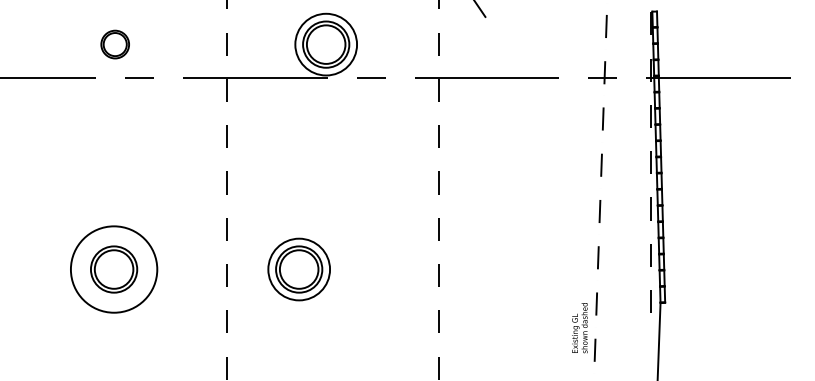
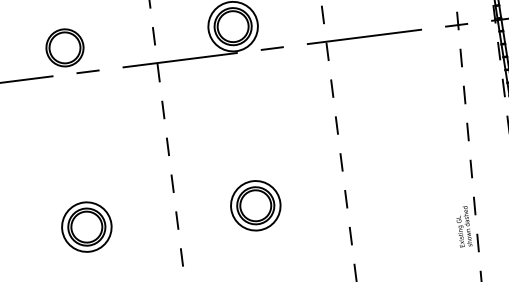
part: (115, 44) -> (65, 47), size x1.67
circle: (113, 269) -> (86, 227), size x0.71
part: (298, 269) -> (255, 205), moved

